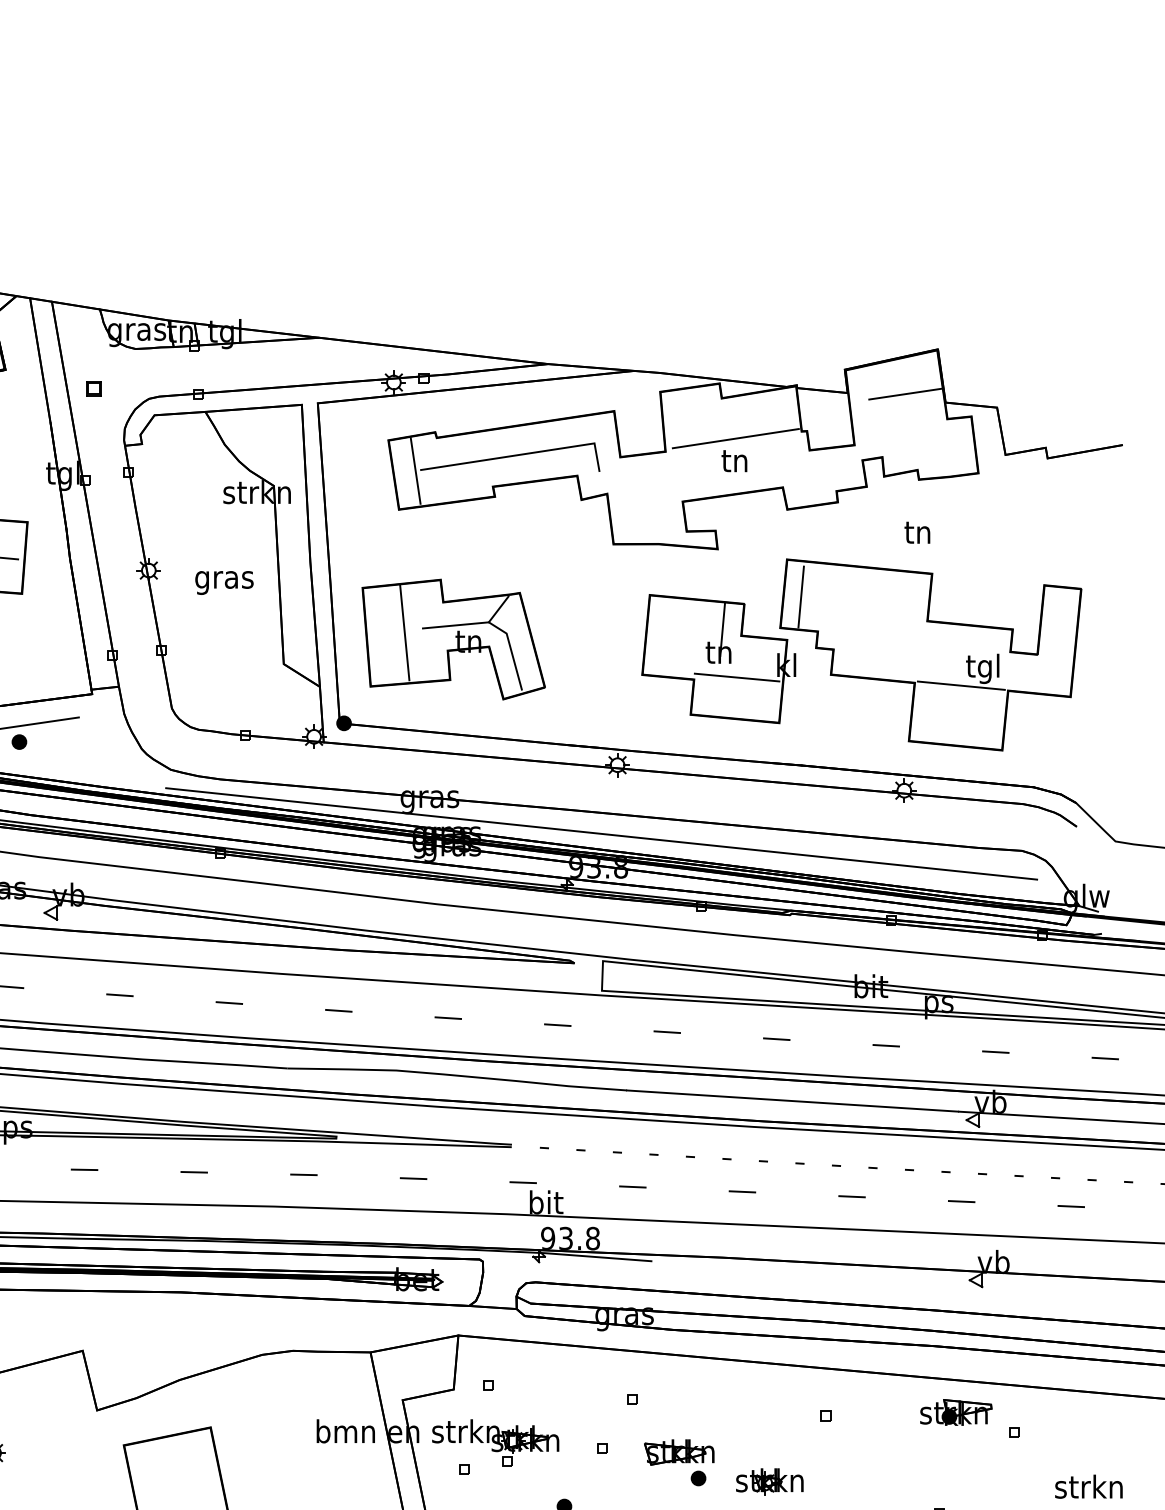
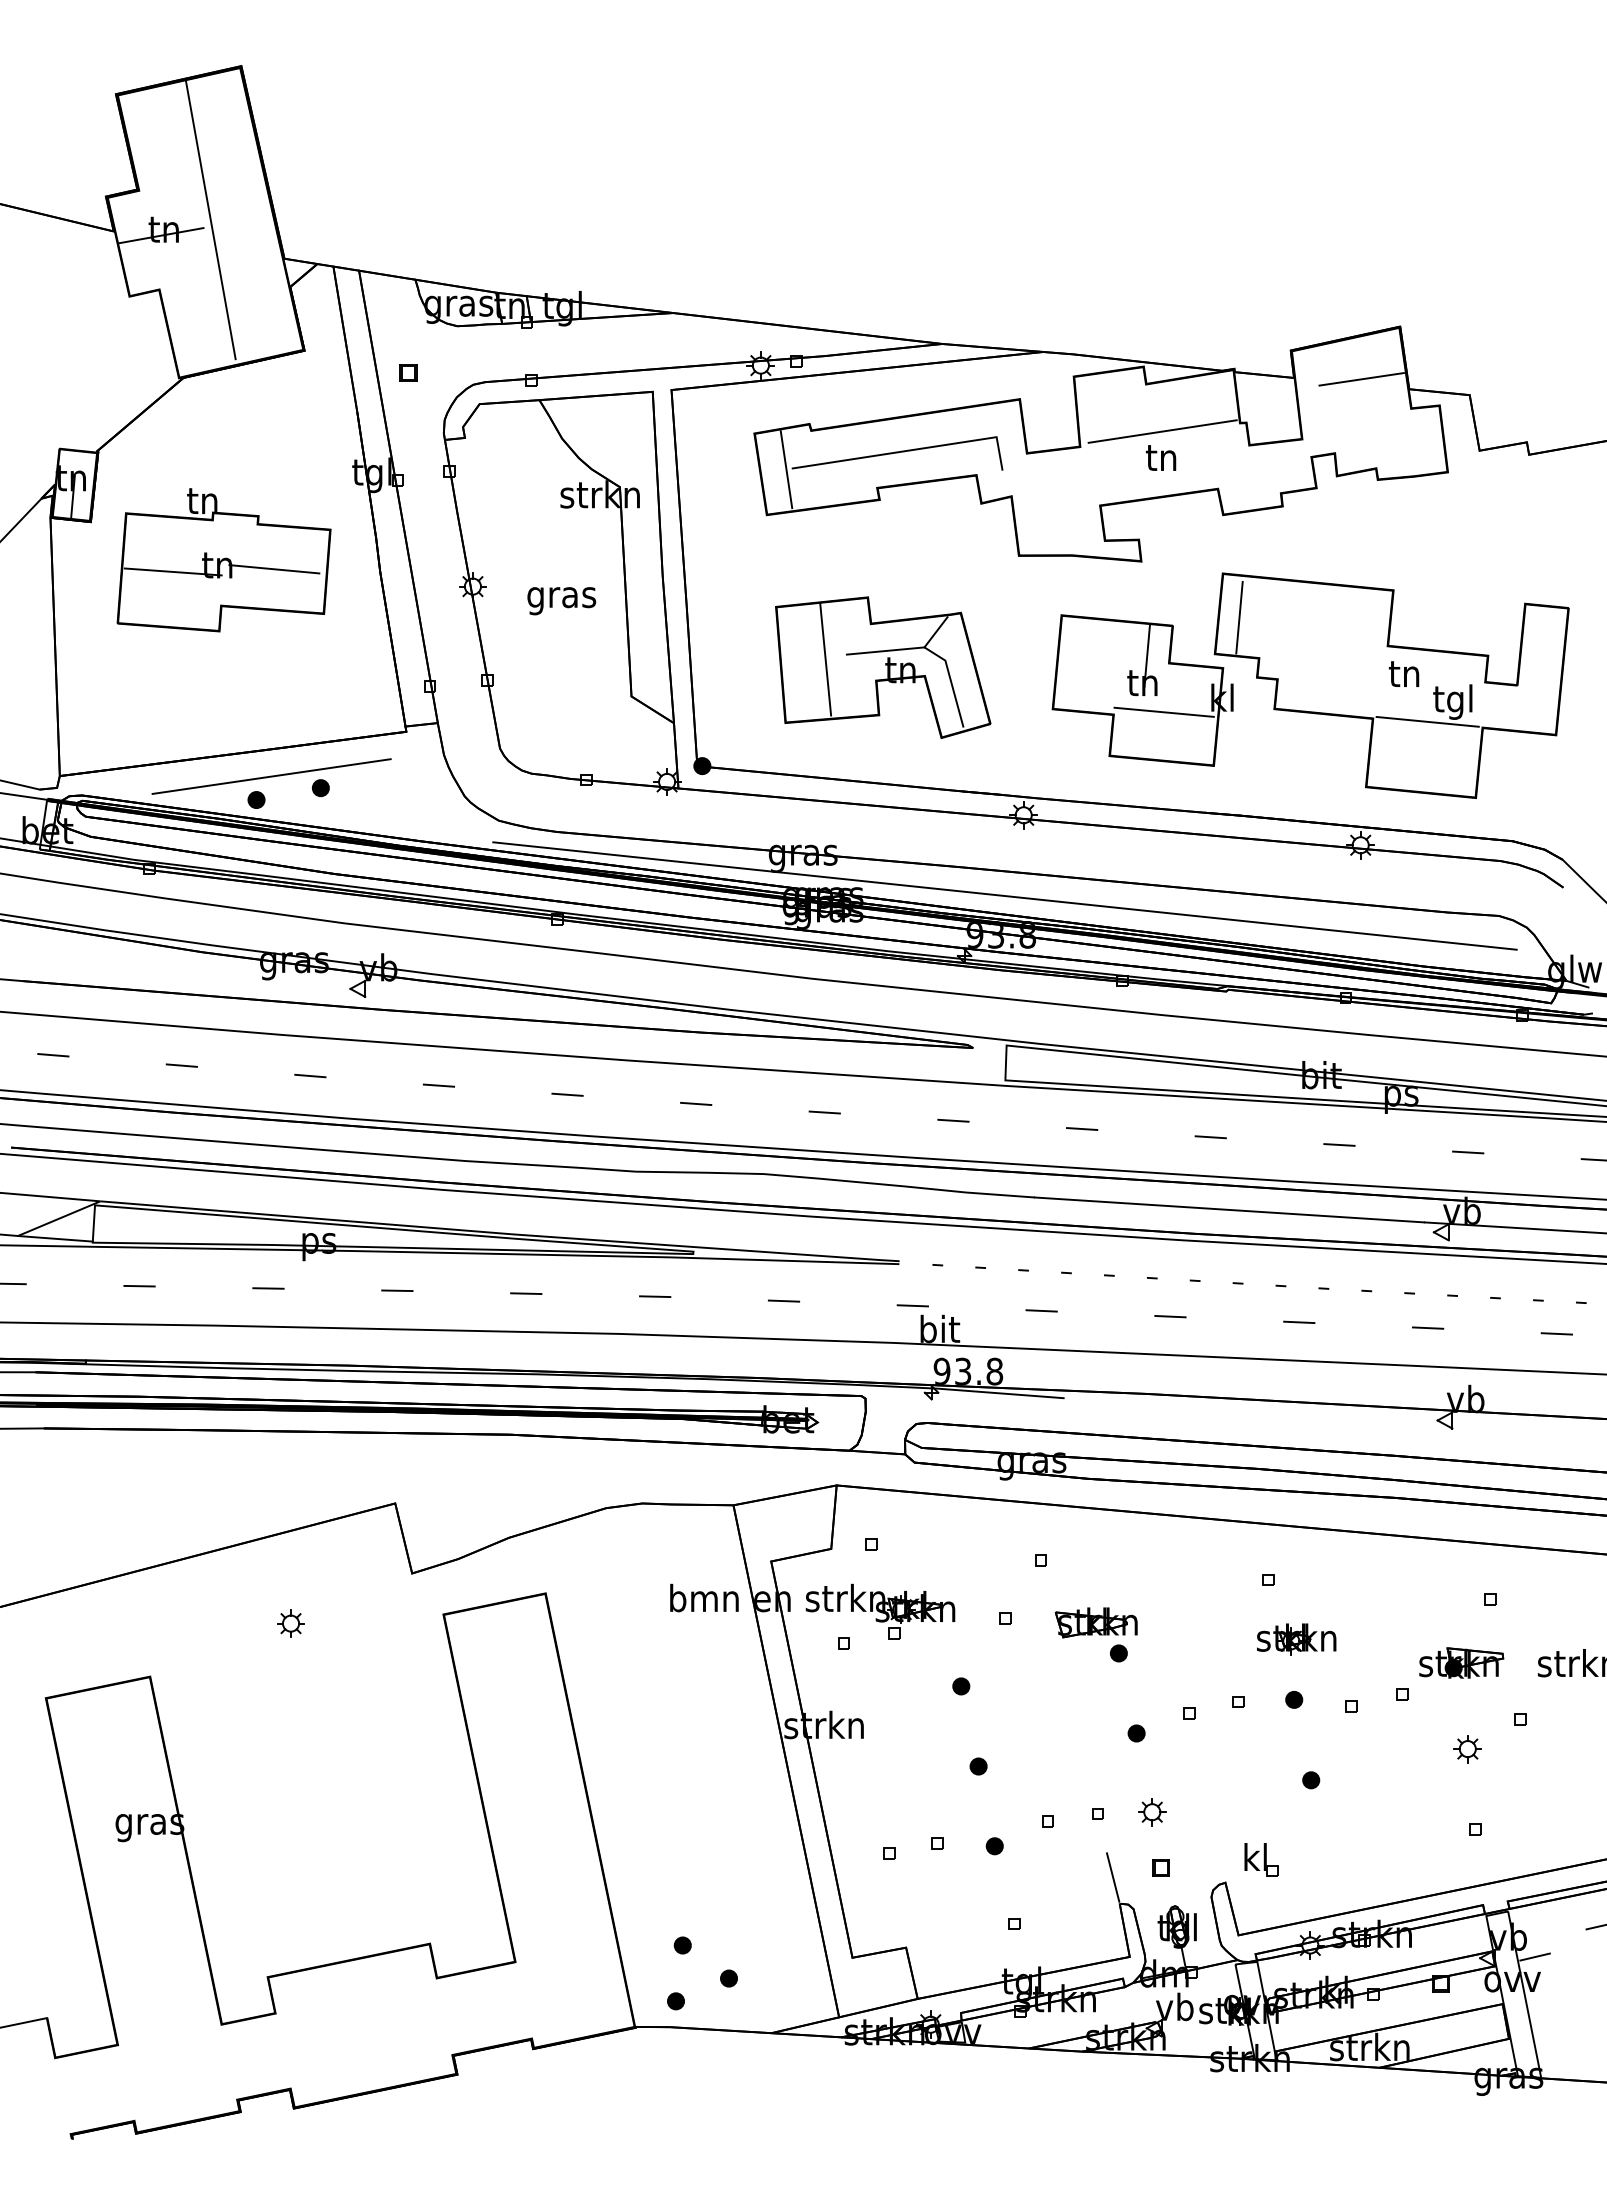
text: (917, 532) -> (1404, 673), moved
part: (453, 639) -> (883, 667), moved
part: (956, 1412) -> (1461, 1662), moved
part: (769, 1481) -> (1296, 1639), moved

